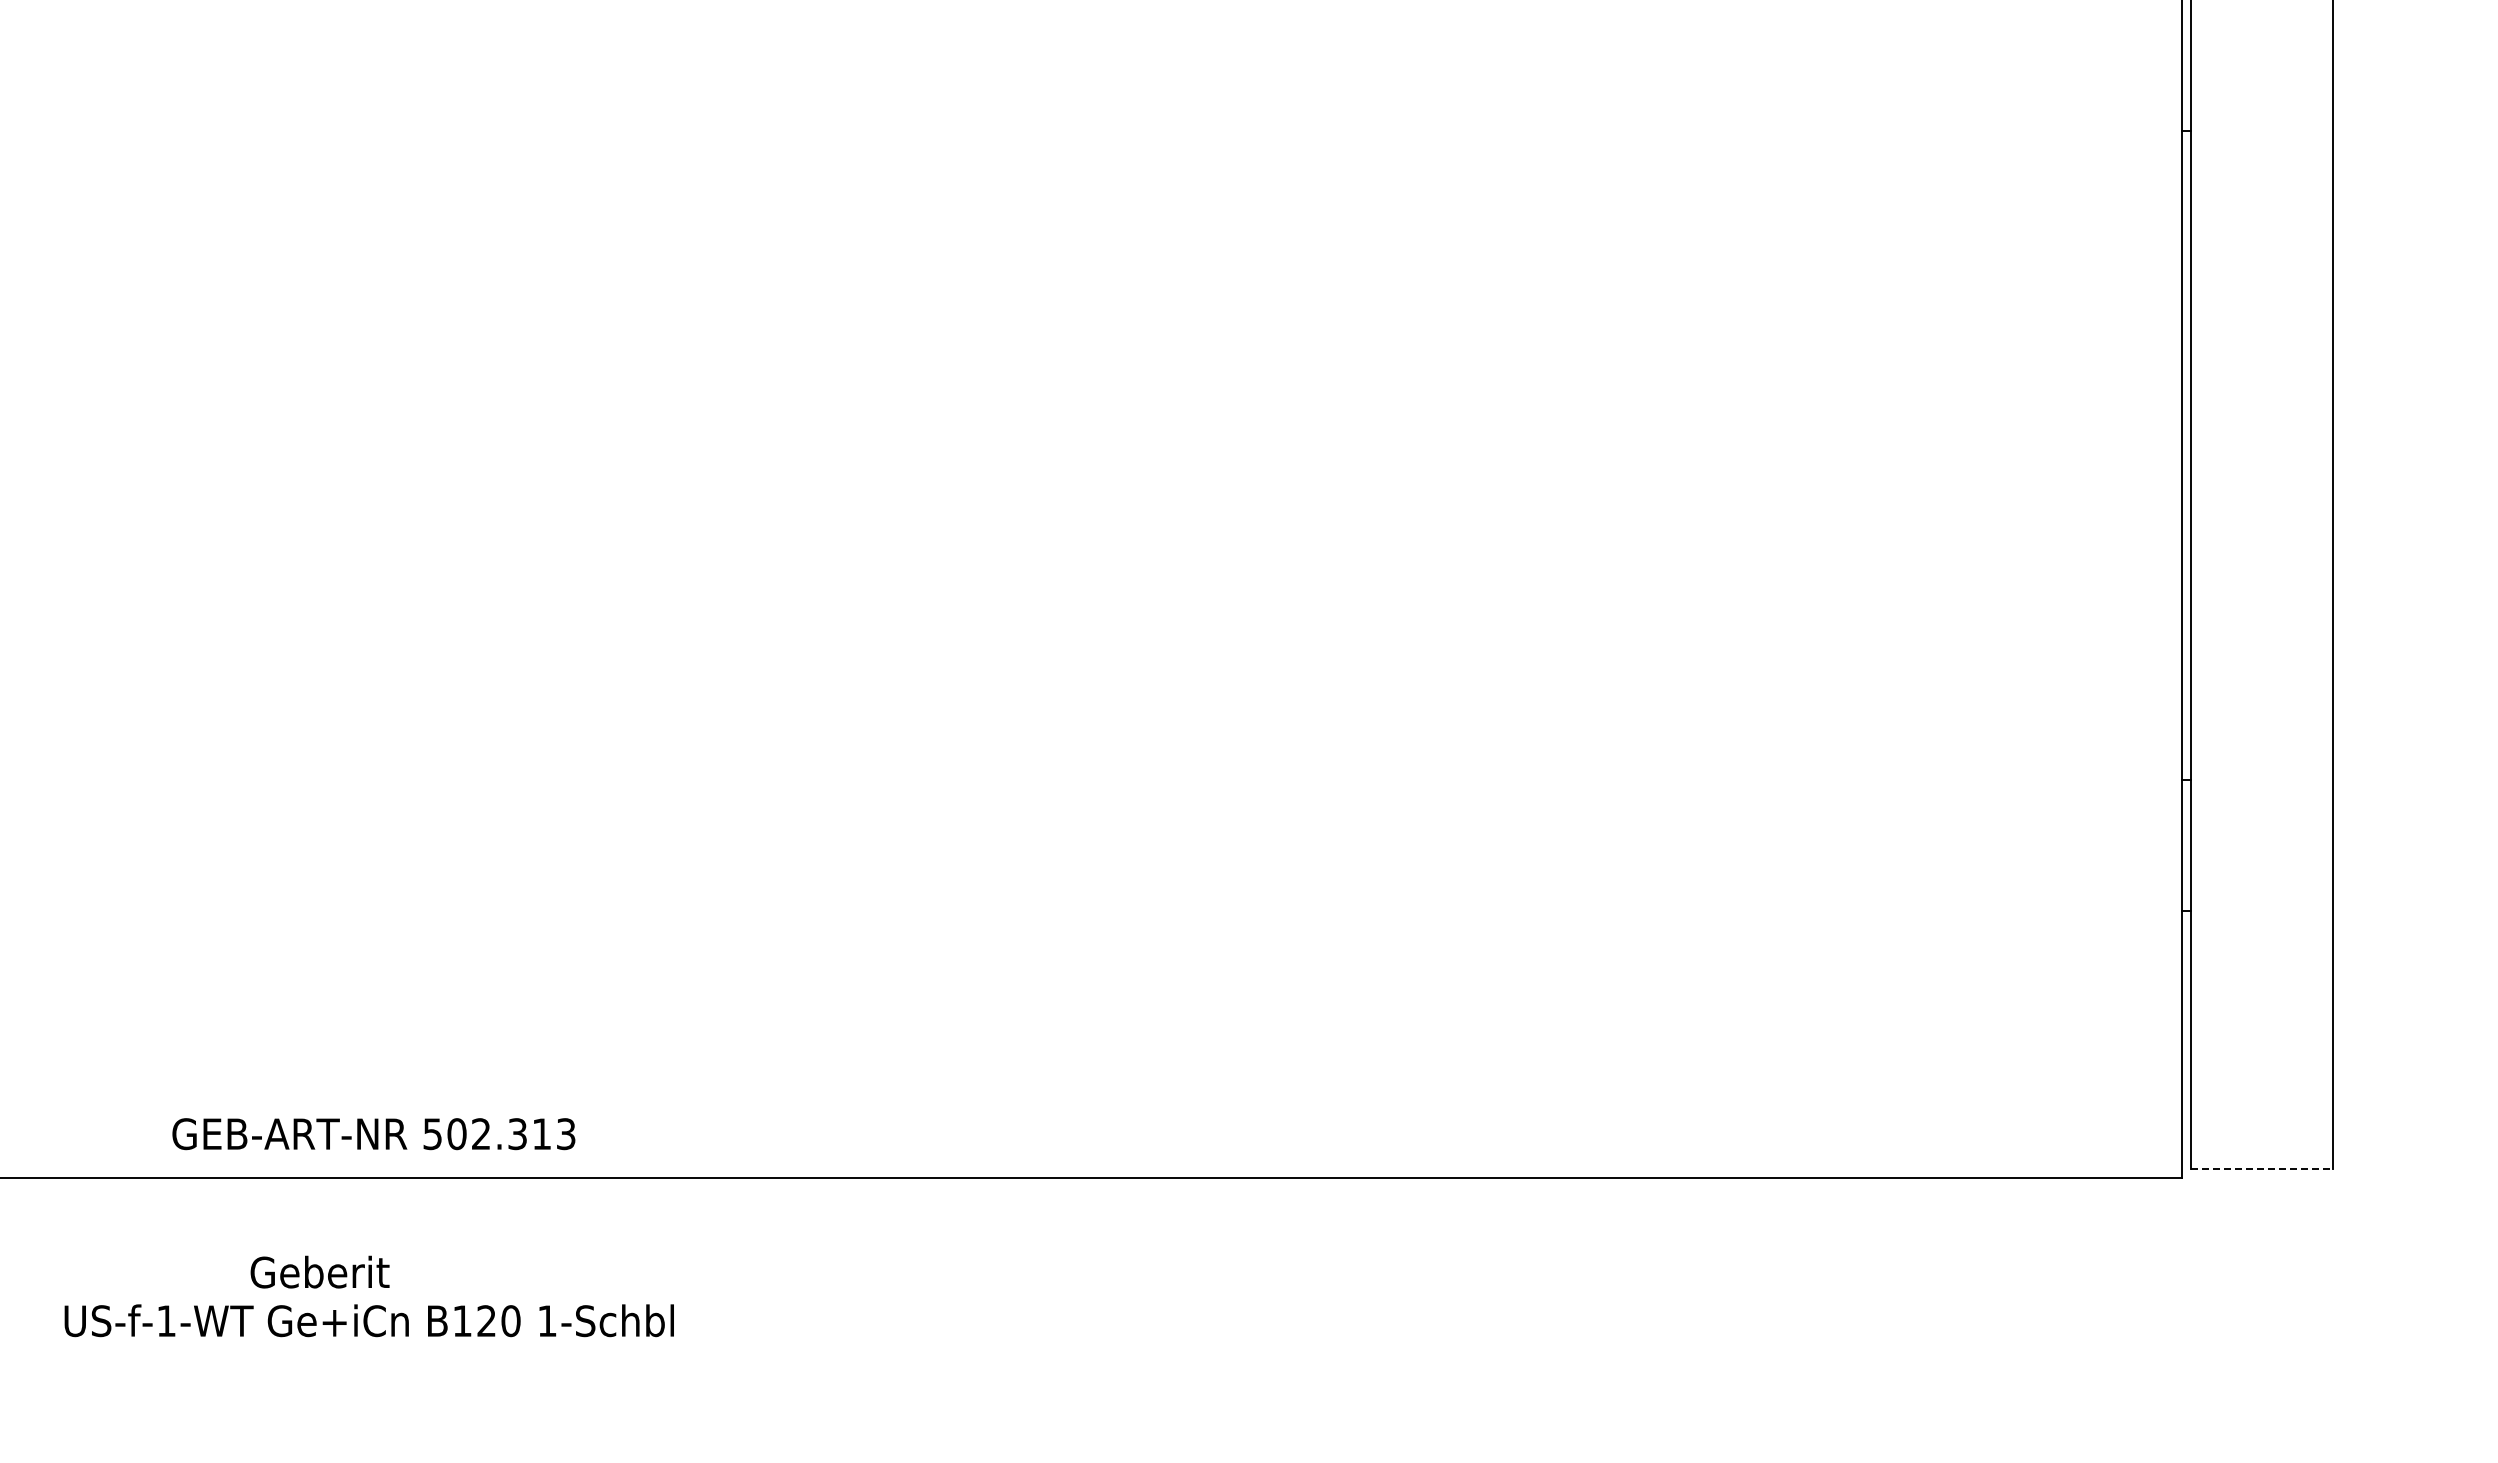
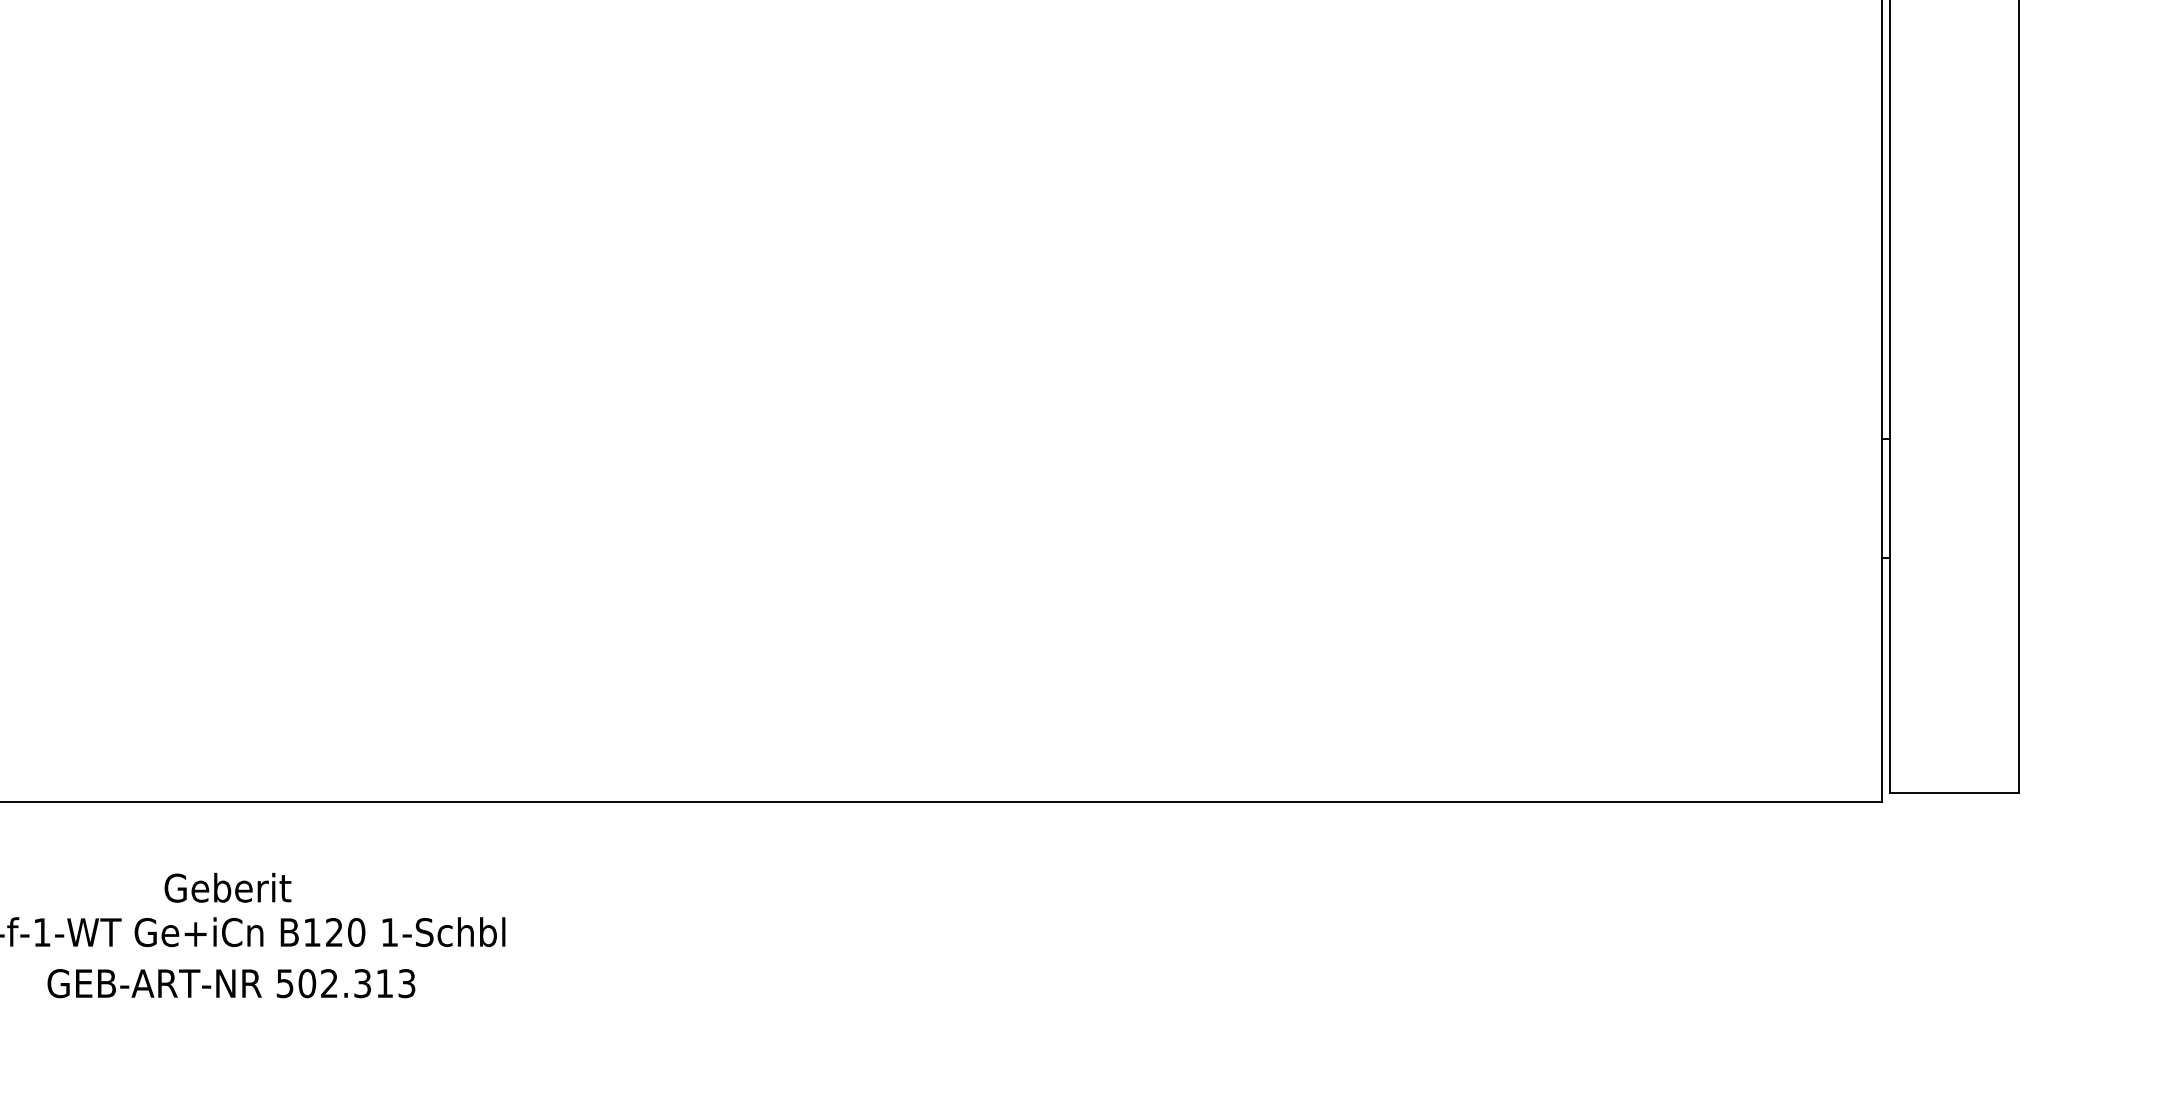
text: (373, 1134) -> (231, 983), moved
line: (2261, 1168) -> (1954, 793), dashed -> solid
text: (319, 1271) -> (227, 887), moved

